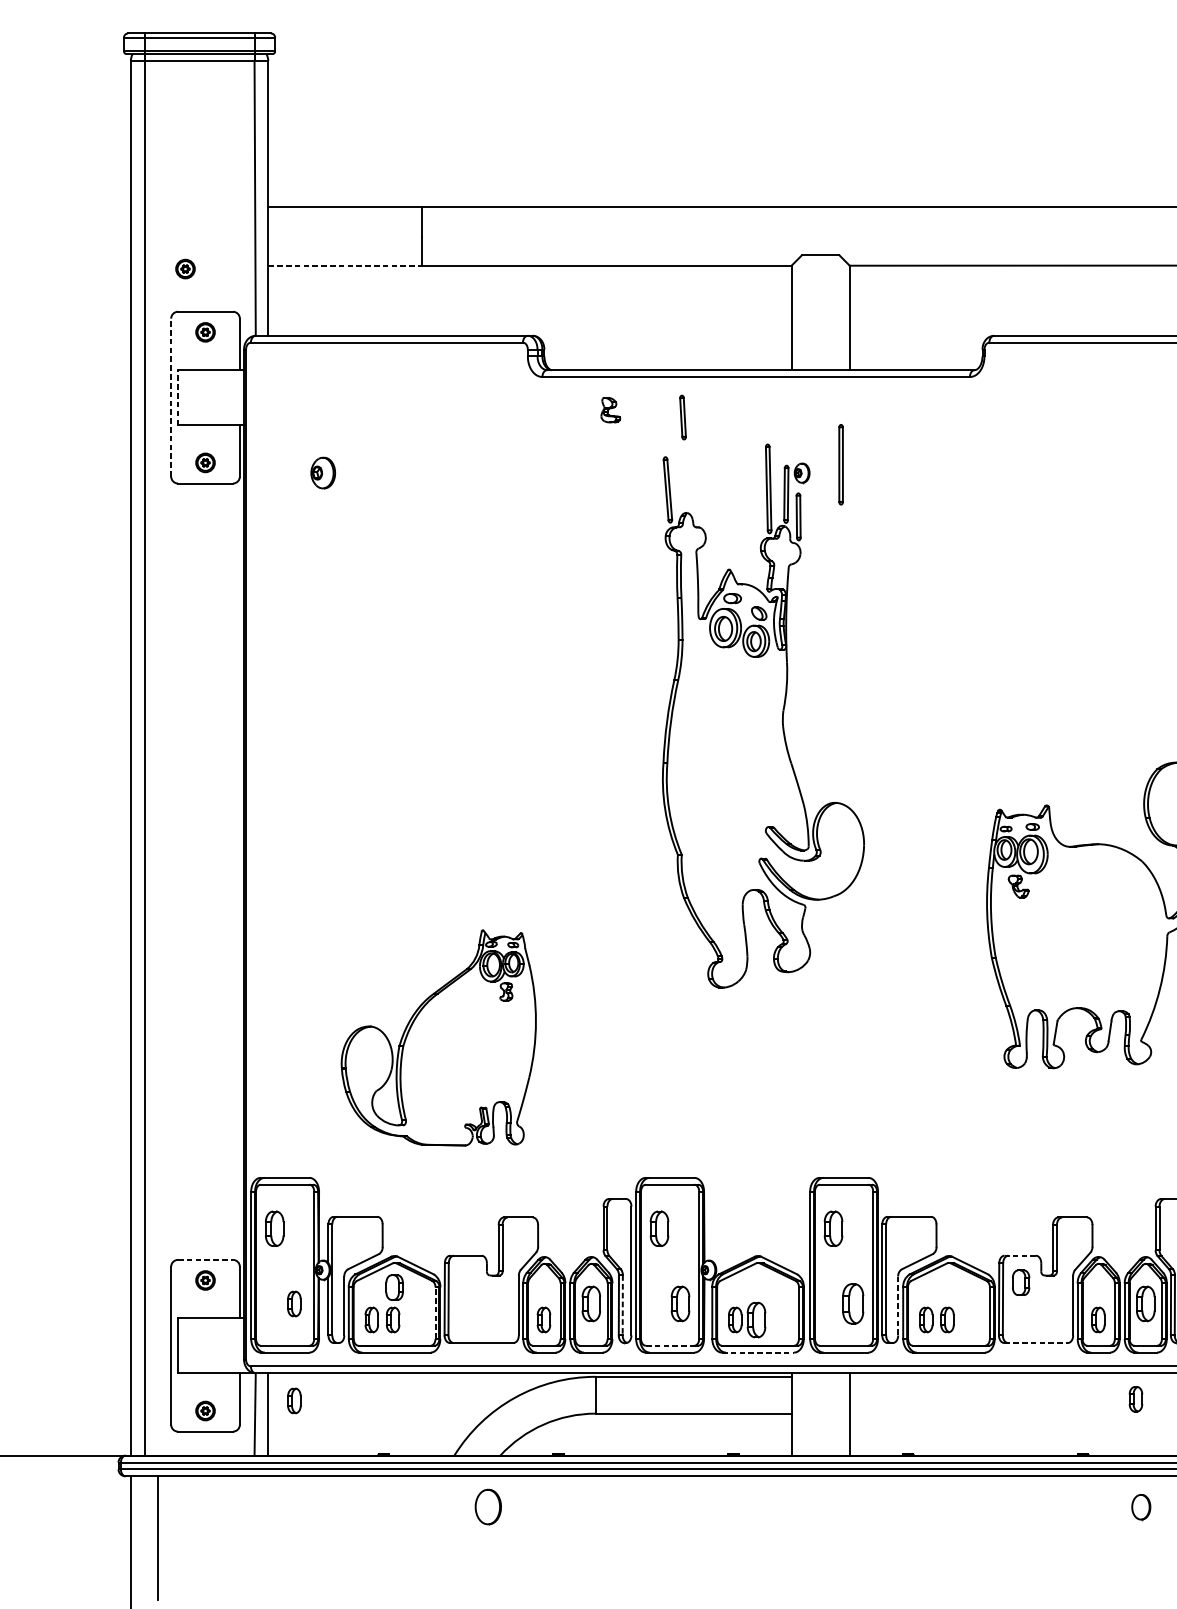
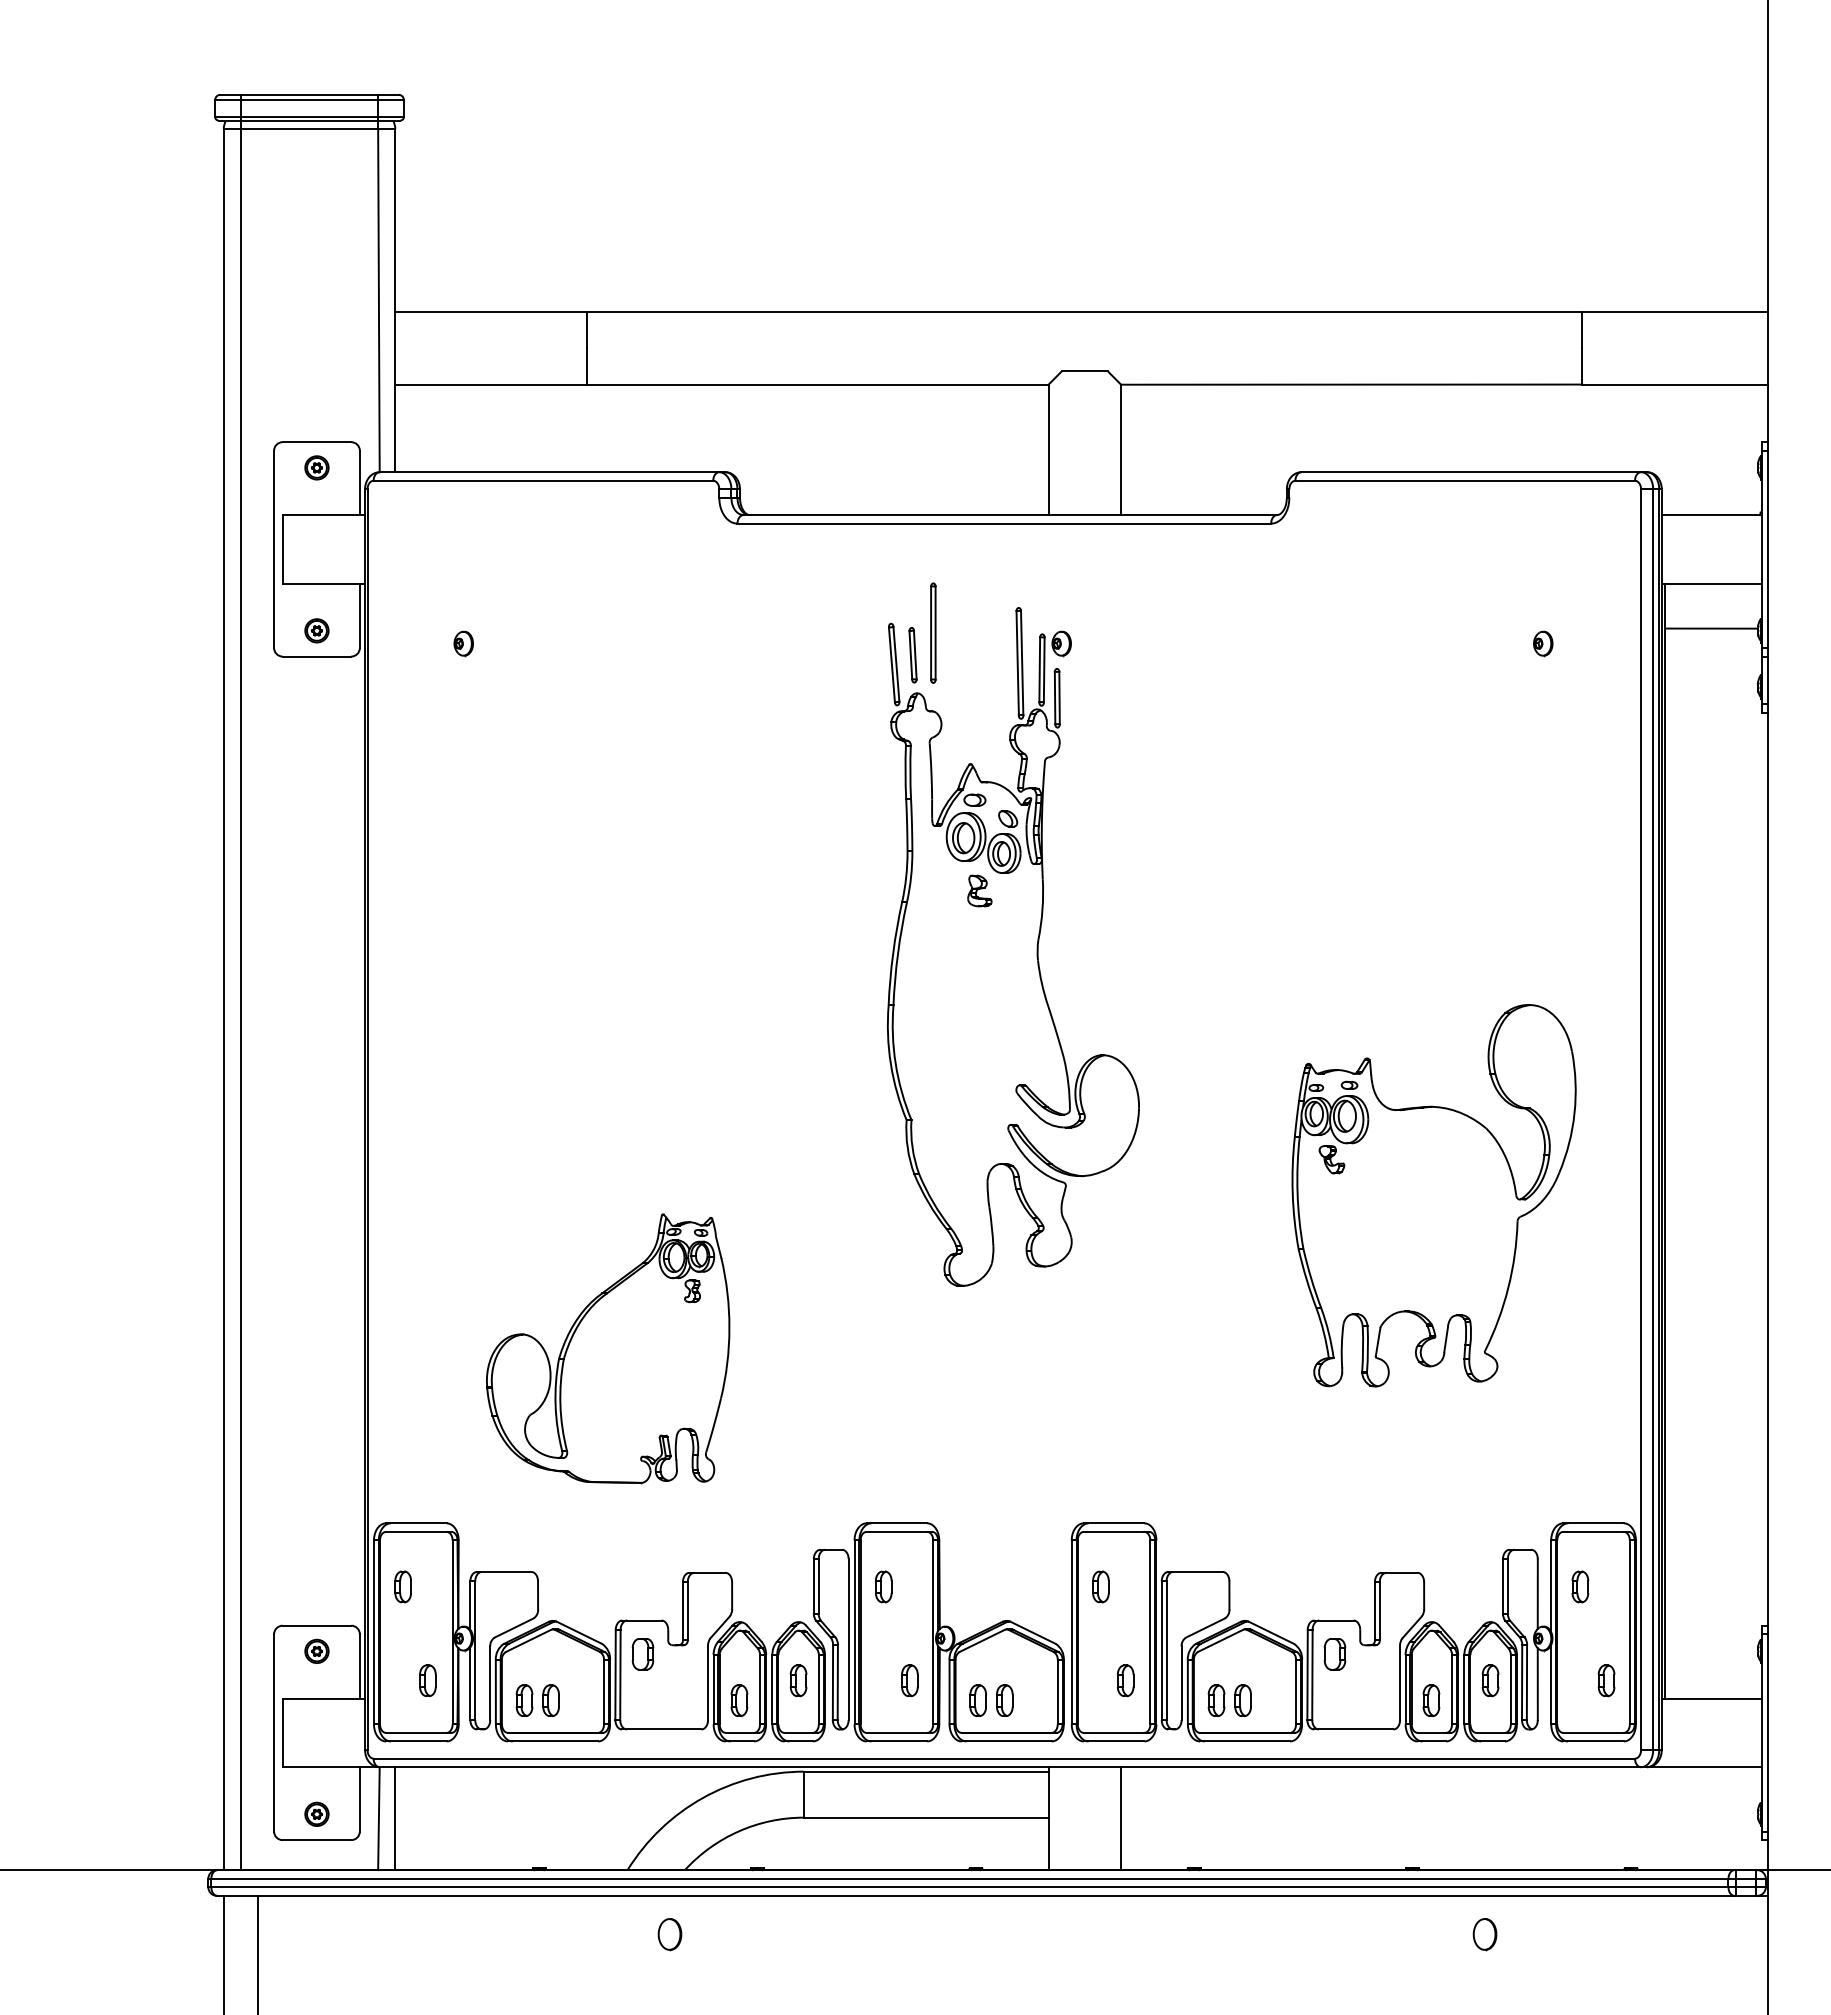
line: (345, 265) -> (491, 384), dashed -> solid
part: (185, 268) -> (291, 388), removed
line: (177, 396) -> (282, 548), dashed -> solid
line: (171, 397) -> (274, 549), dashed -> solid
part: (610, 409) -> (979, 890), moved
part: (682, 417) -> (912, 655), moved
part: (841, 464) -> (933, 632), moved
part: (322, 473) -> (463, 643), size x0.62
part: (274, 1228) -> (402, 1586), size x0.71
part: (659, 1228) -> (883, 1586), size x0.71
part: (833, 1228) -> (1100, 1586), size x0.71
line: (1020, 1255) -> (1334, 1620), dashed -> solid
line: (205, 1259) -> (317, 1625), dashed -> solid
part: (394, 1287) -> (642, 1654), moved
part: (591, 1303) -> (798, 1680), size x0.71
part: (680, 1303) -> (909, 1680), size x0.71
part: (853, 1303) -> (1125, 1680), size x0.62
part: (1145, 1303) -> (1490, 1680), size x0.71
line: (622, 1305) -> (837, 1682), dashed -> solid
line: (898, 1306) -> (1181, 1683), dashed -> solid
line: (435, 1312) -> (604, 1691), dashed -> solid
part: (756, 1319) -> (1004, 1700), size x0.71
line: (1035, 1343) -> (1353, 1729), dashed -> solid
line: (670, 1345) -> (897, 1732), dashed -> solid
line: (757, 1352) -> (1006, 1741), dashed -> solid
part: (1136, 1399) -> (1478, 1799), removed
part: (294, 1400) -> (427, 1801), removed
part: (487, 1507) -> (669, 1934), size x0.71

